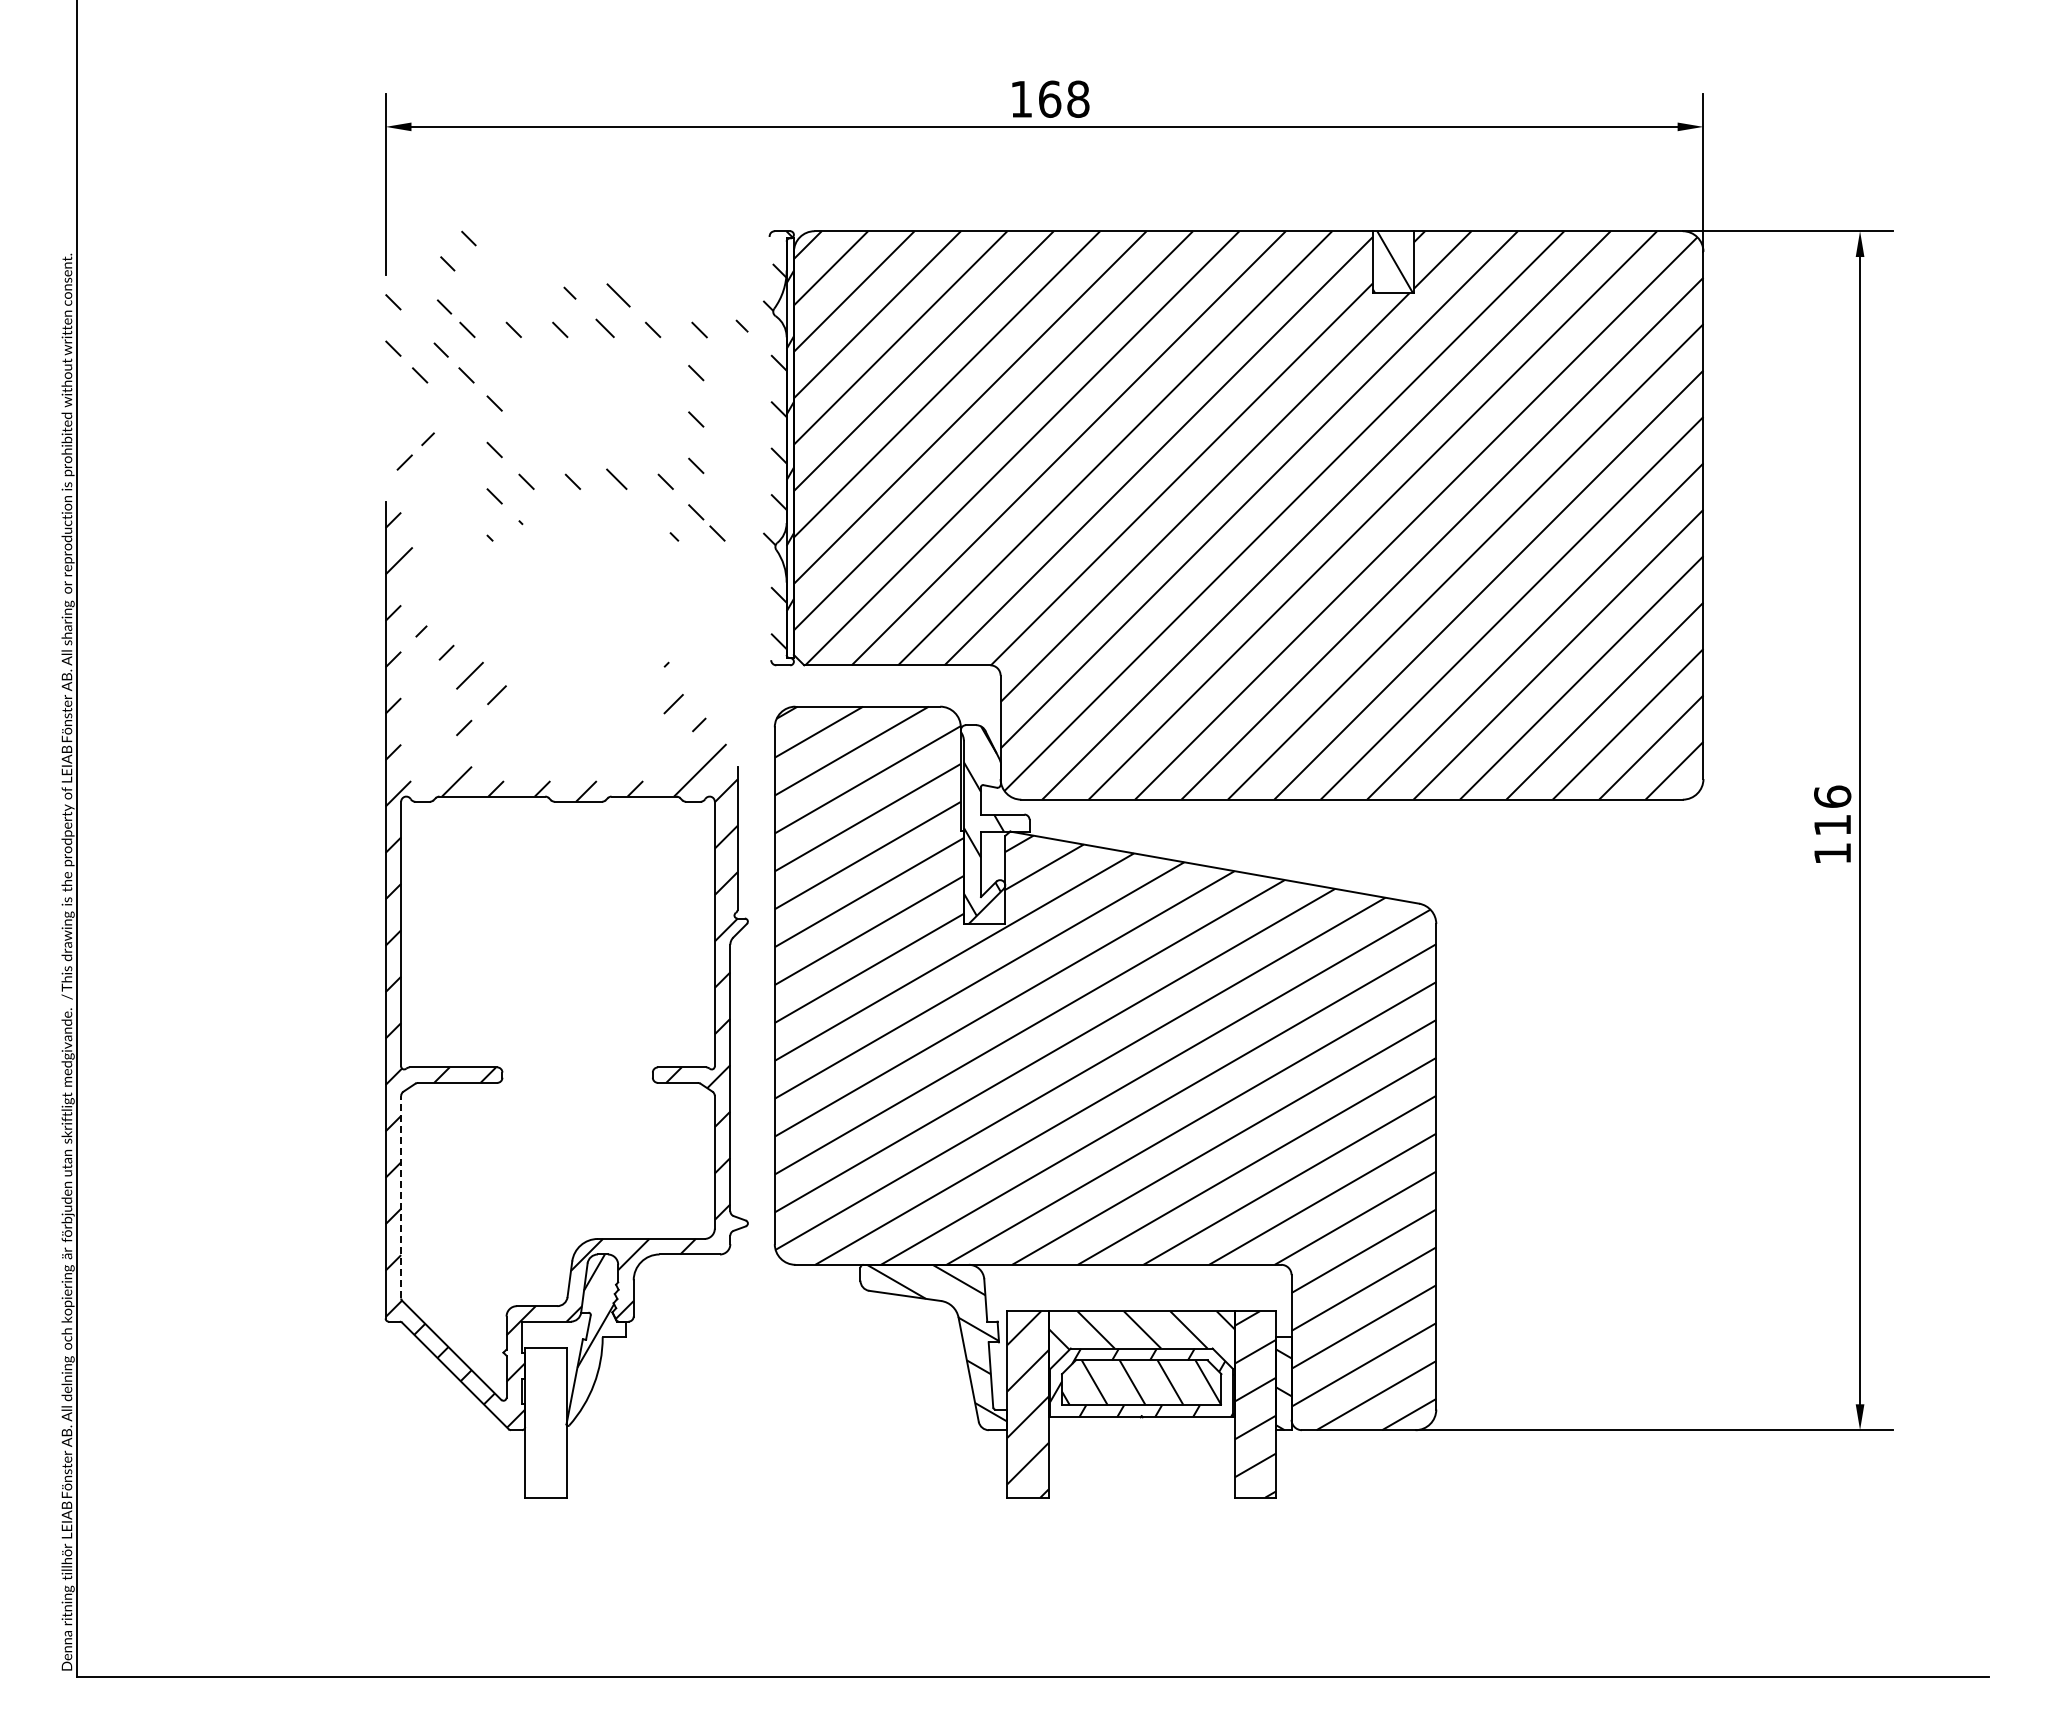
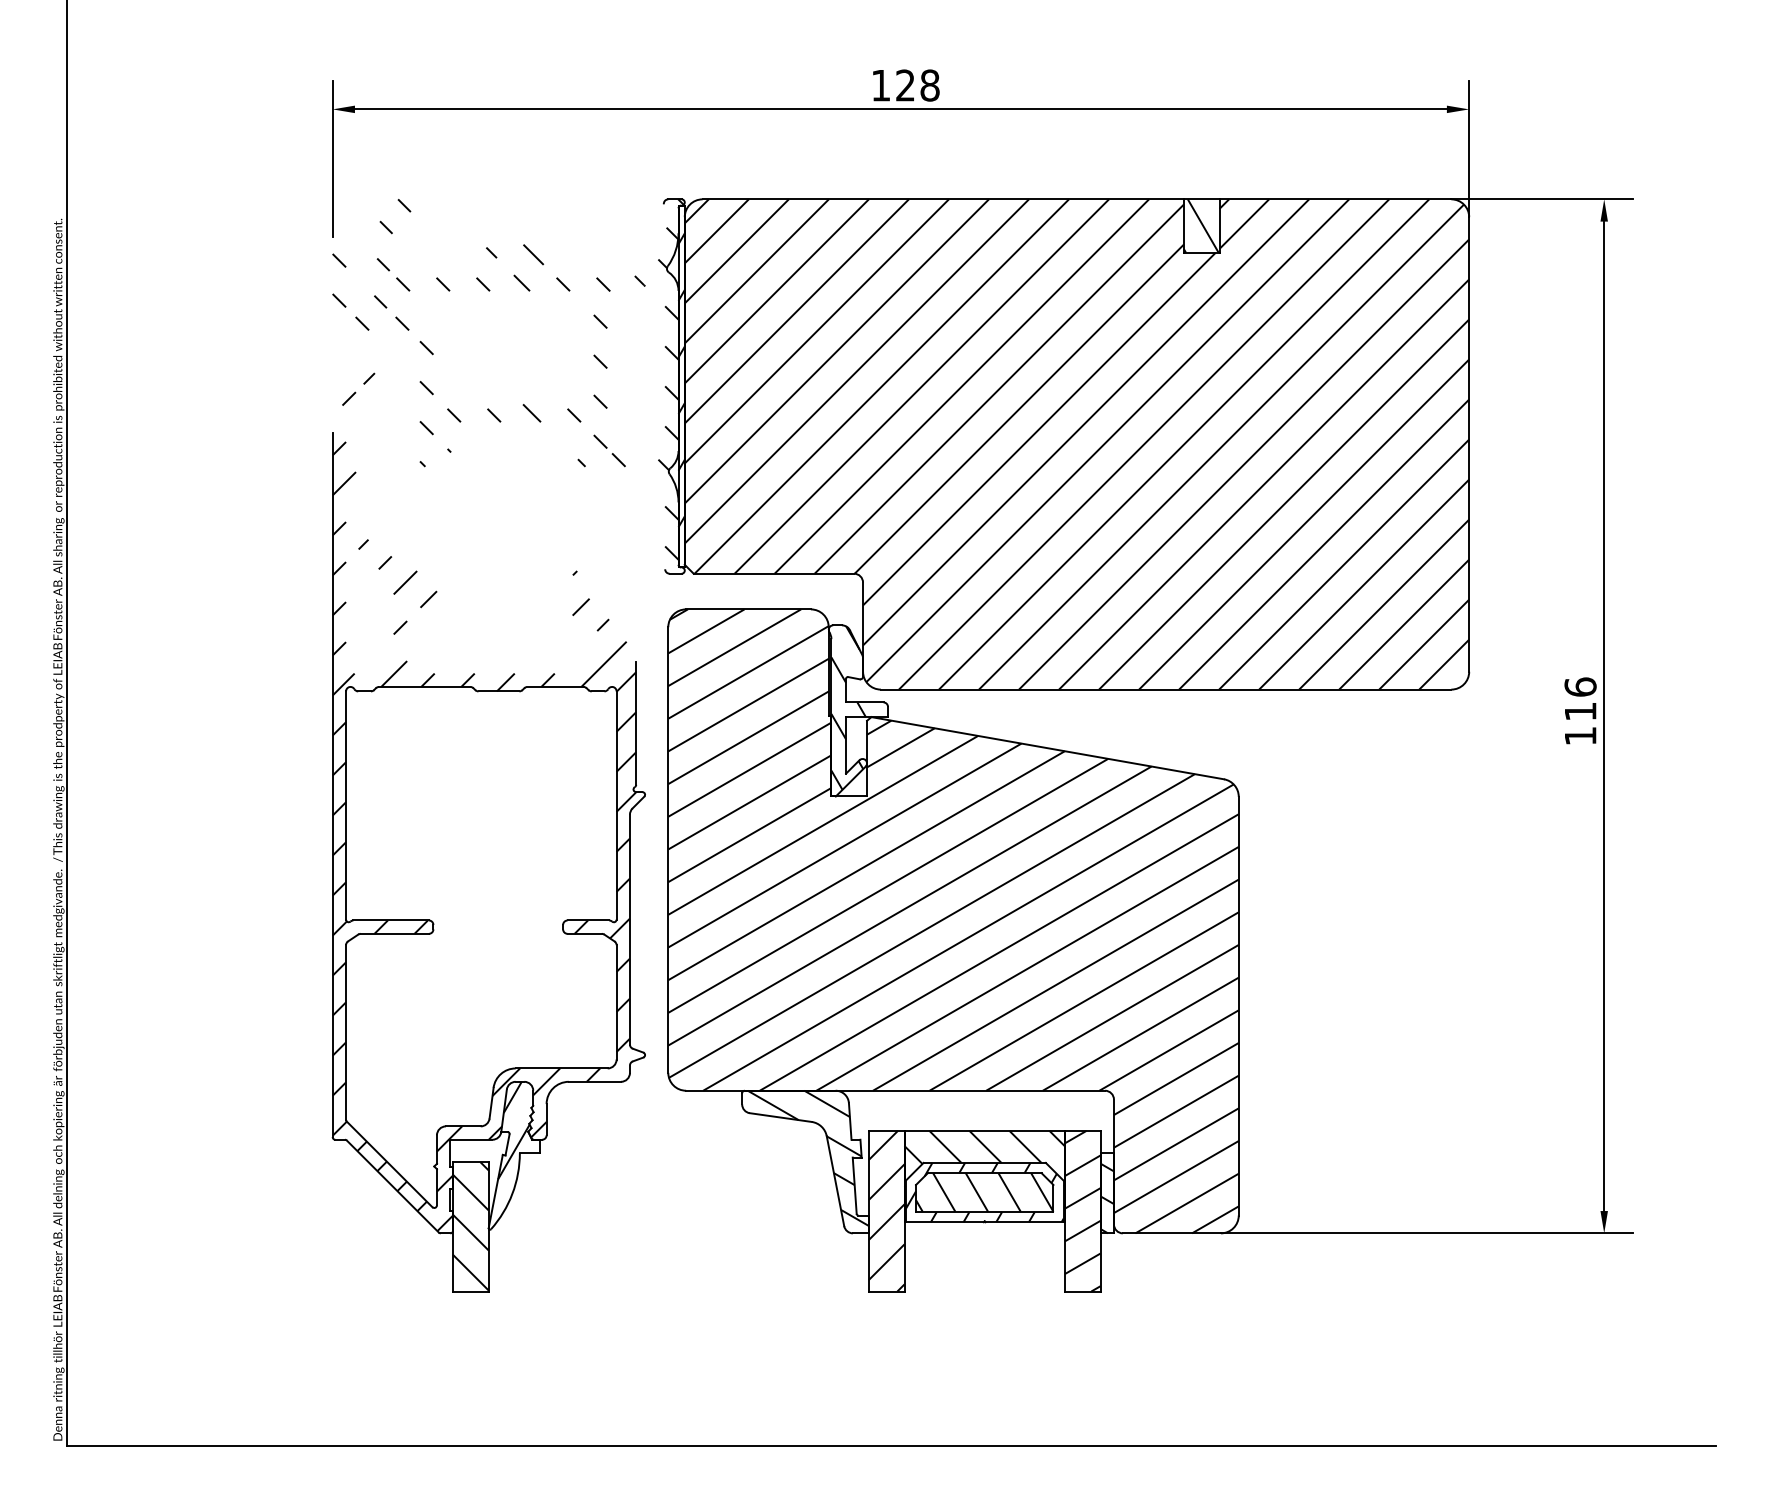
text: (1050, 98) -> (906, 84), 168 -> 128
line: (401, 1196) -> (346, 1031), dashed -> solid
hatch: (545, 1421) -> (470, 1225), added

